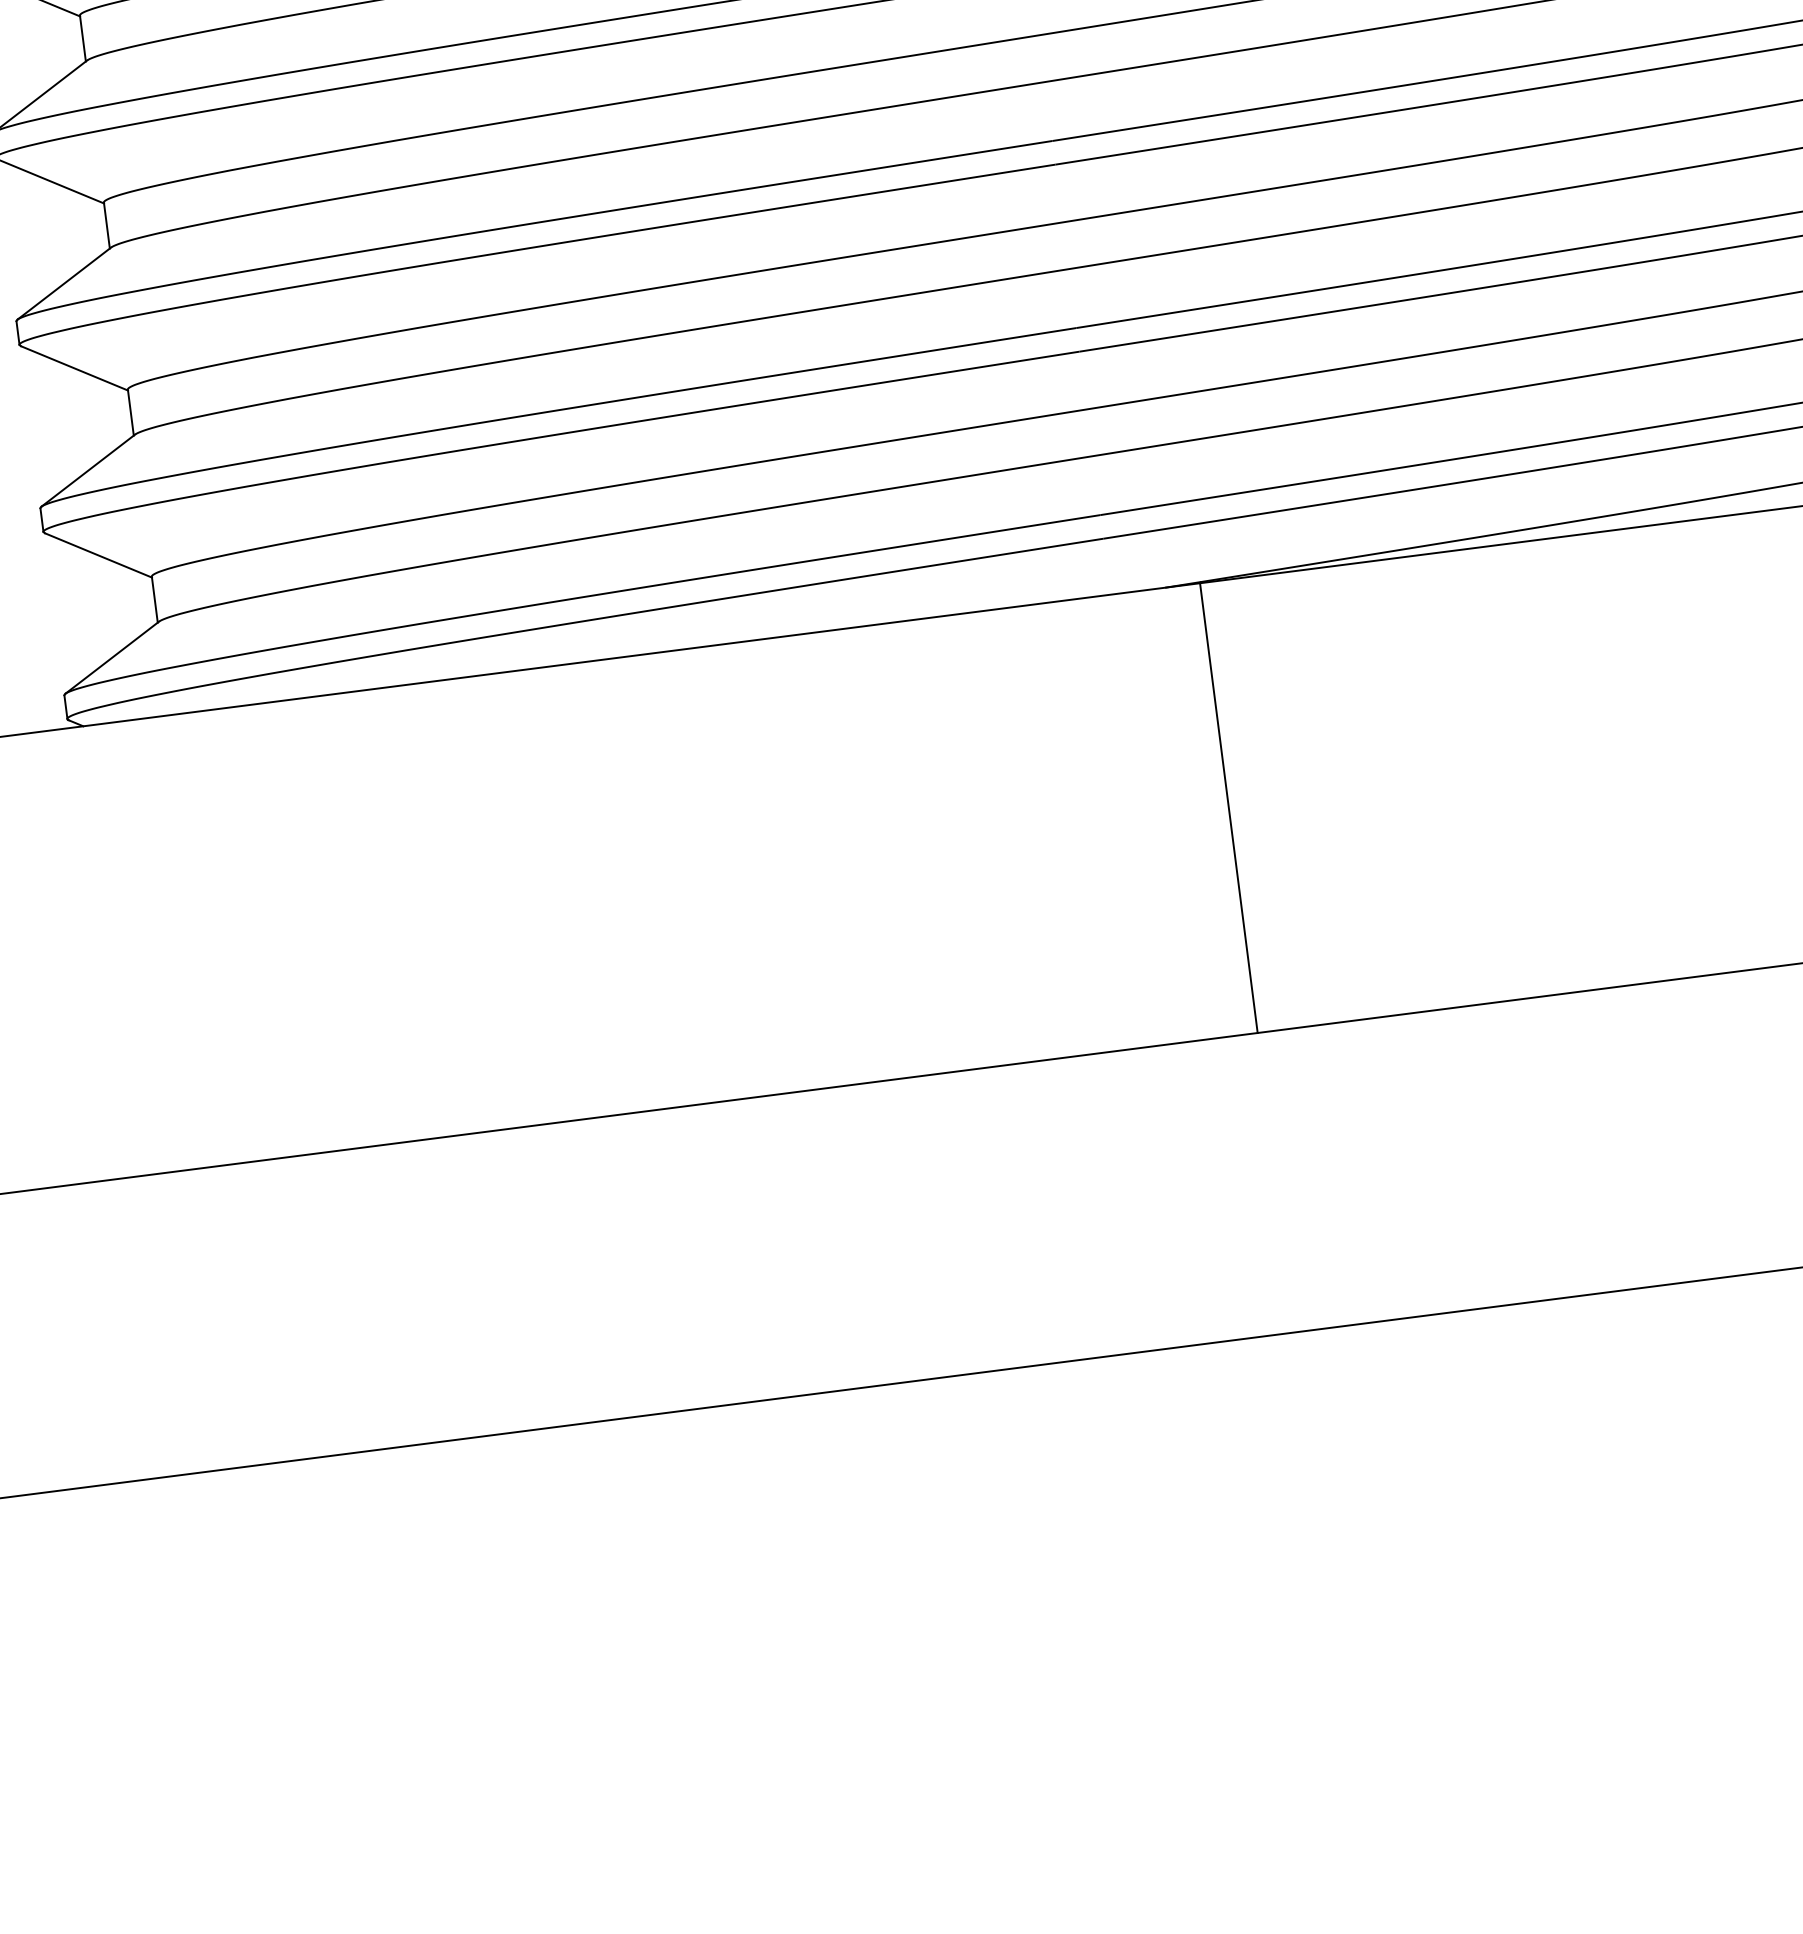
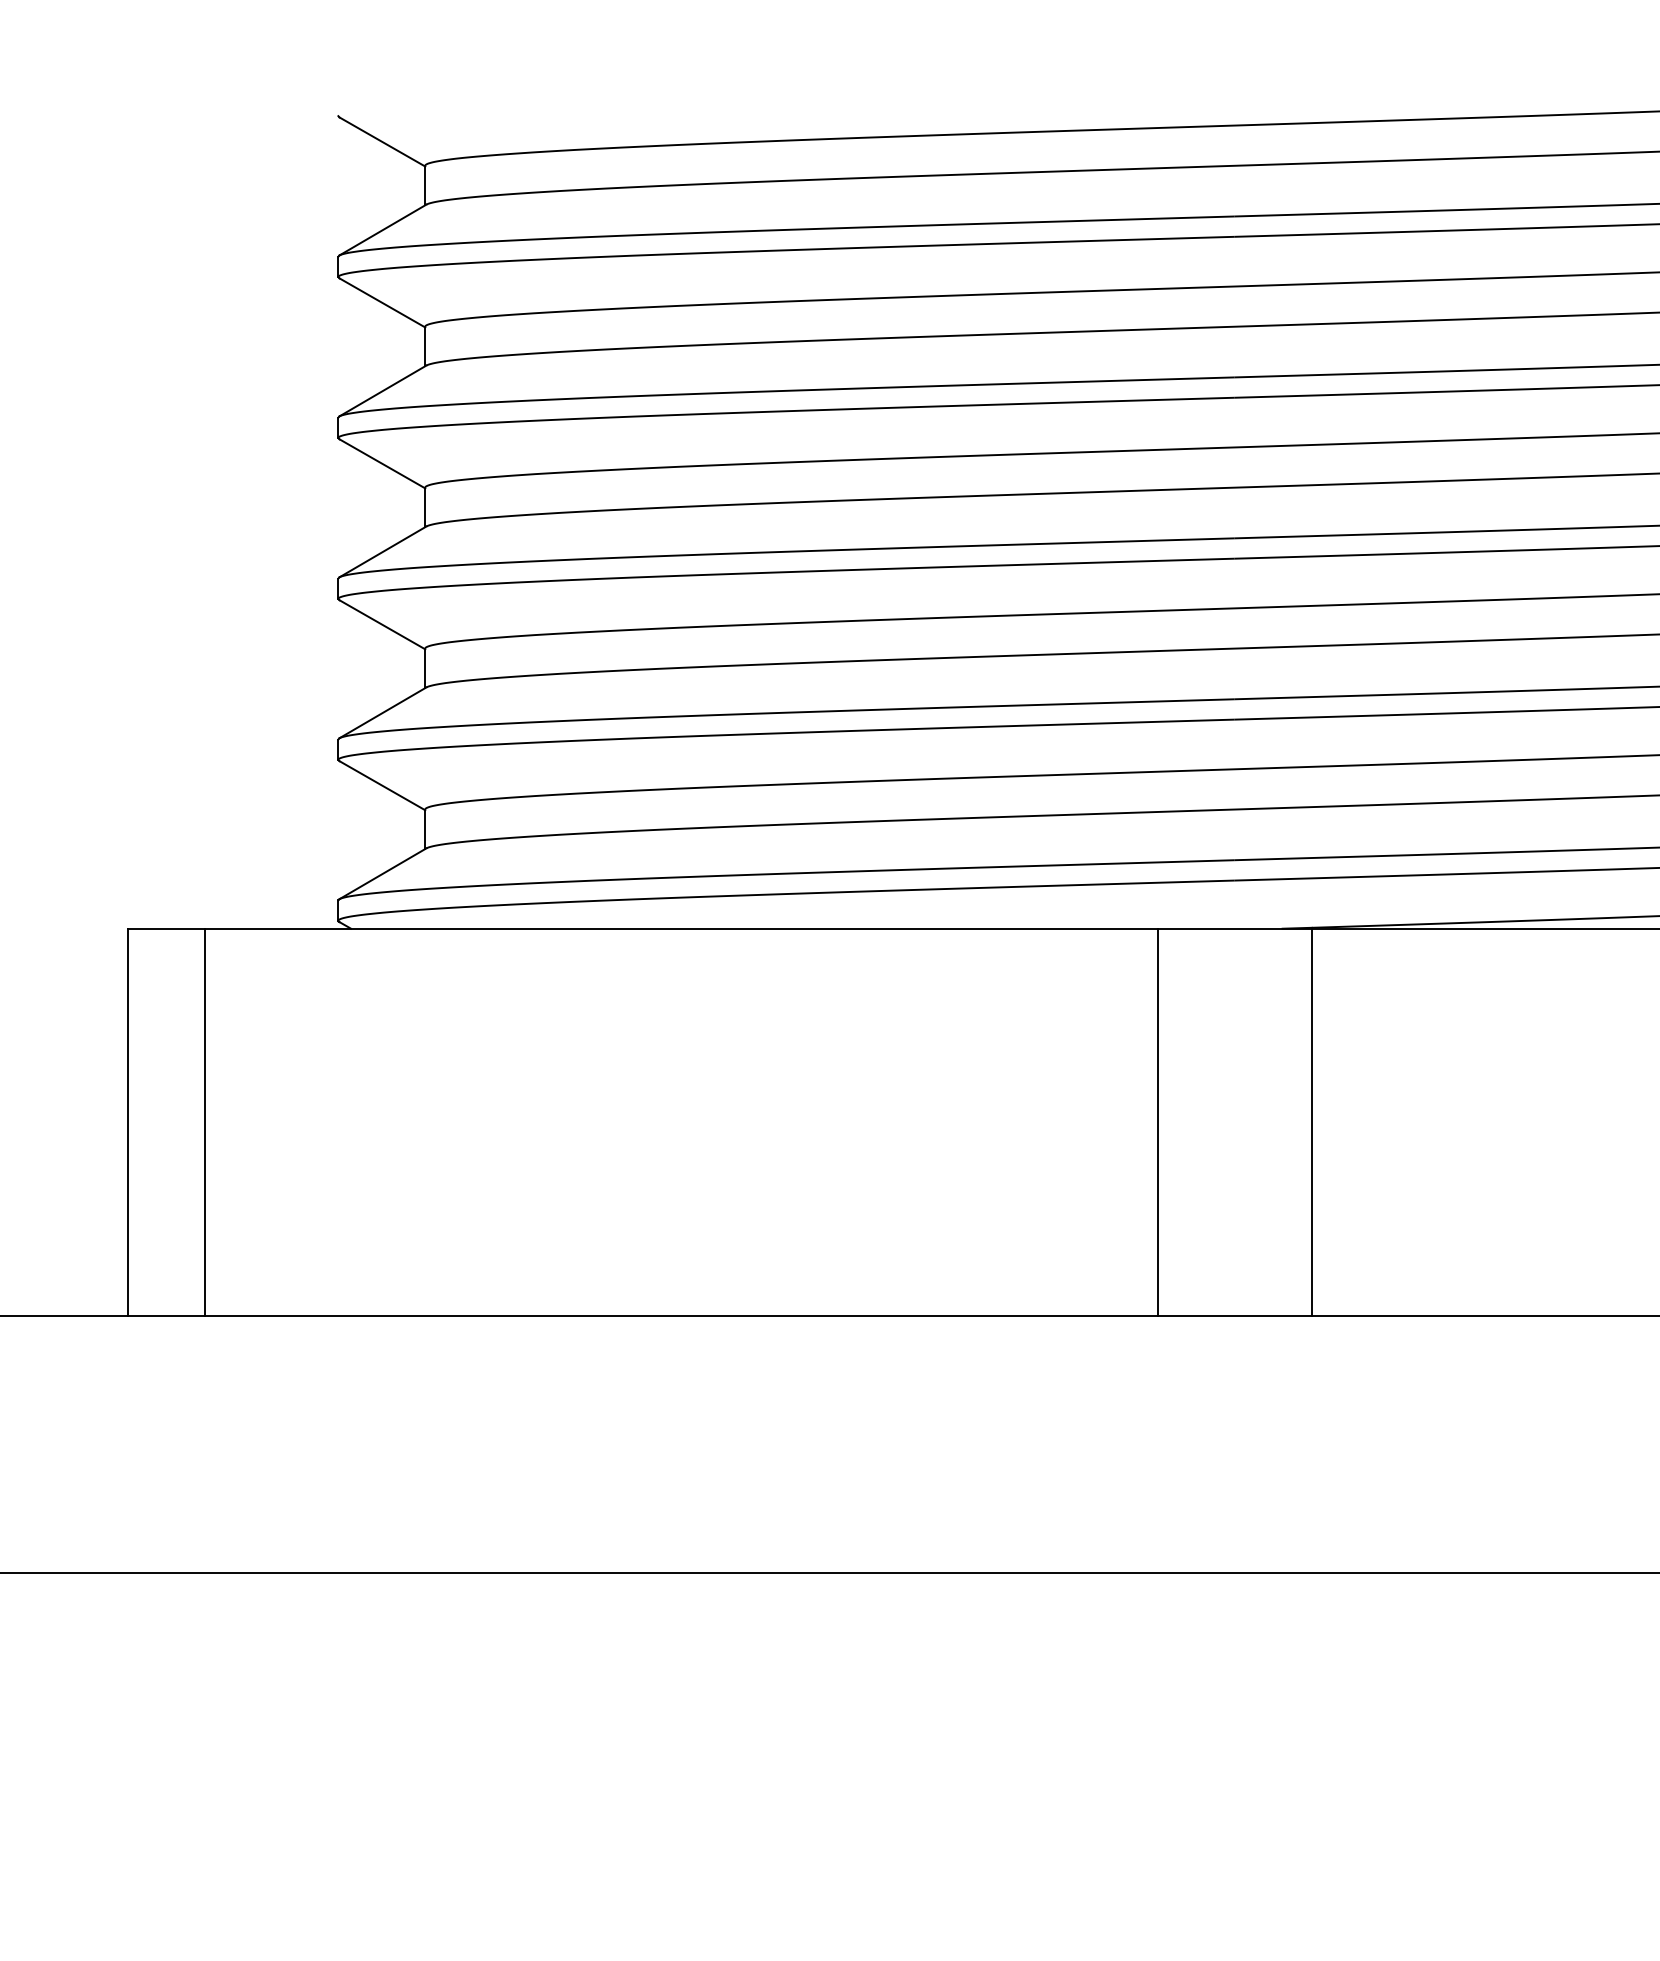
line: (1049, 830) -> (1157, 1121), added

